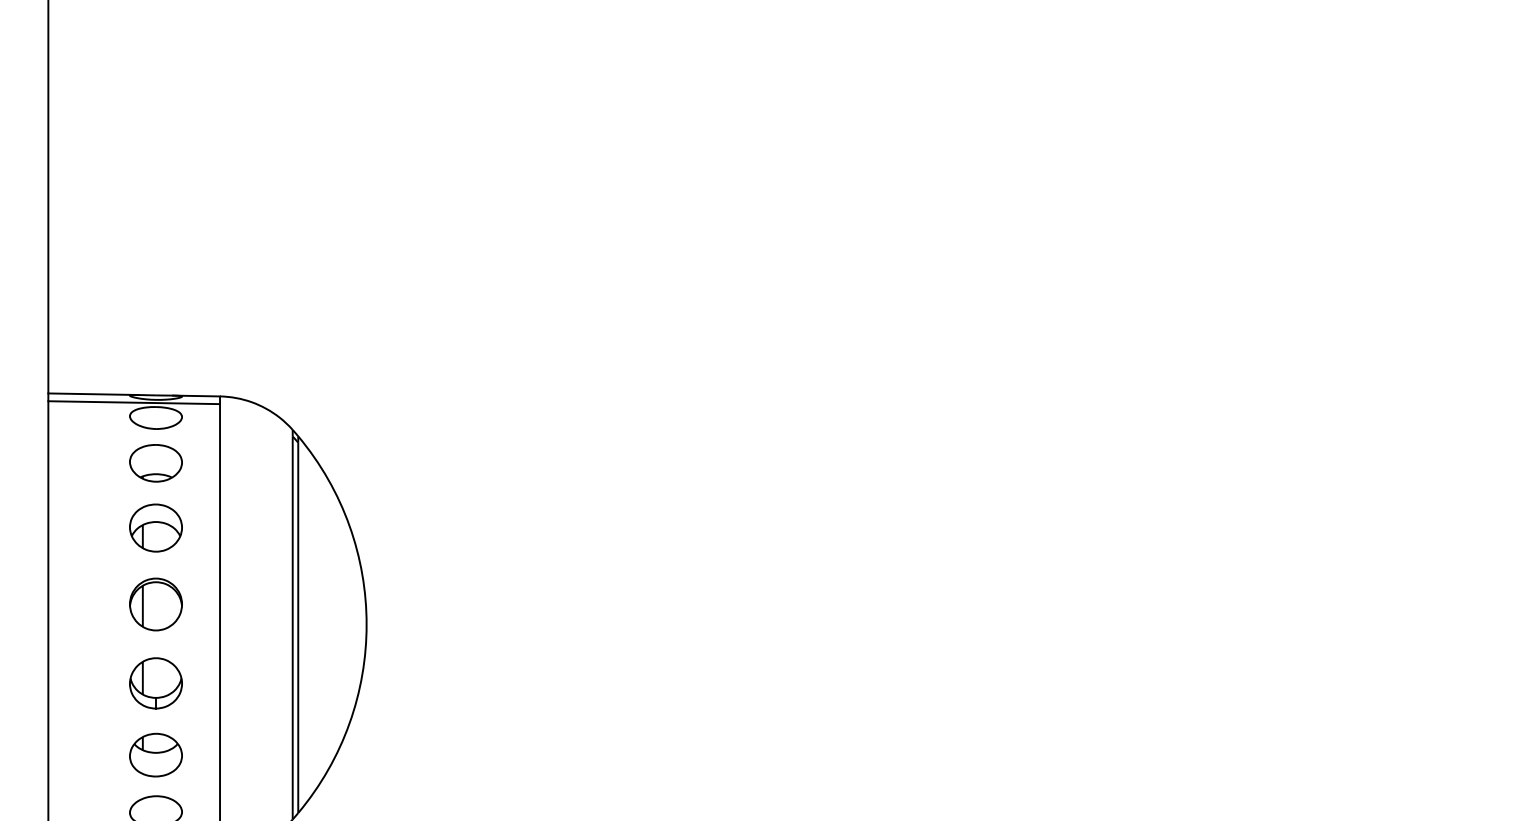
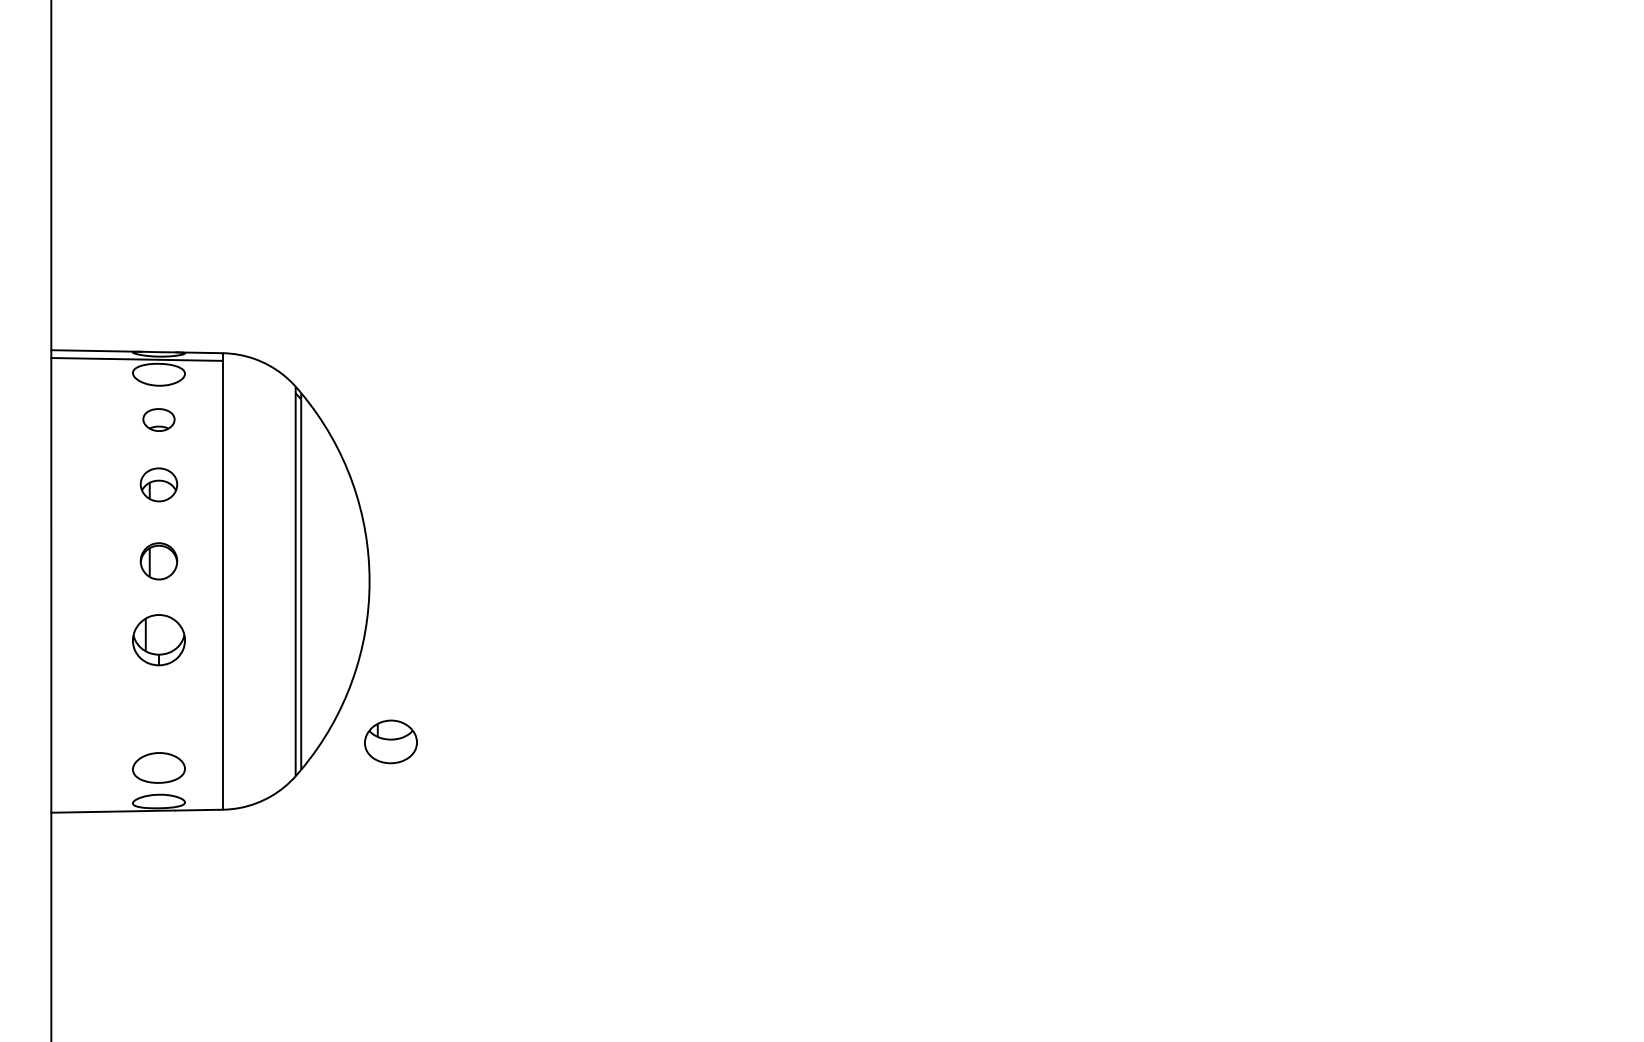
part: (155, 462) -> (158, 419), size x0.6
part: (155, 527) -> (158, 484), size x0.7
part: (155, 604) -> (158, 561), size x0.7
part: (155, 754) -> (390, 741), moved

